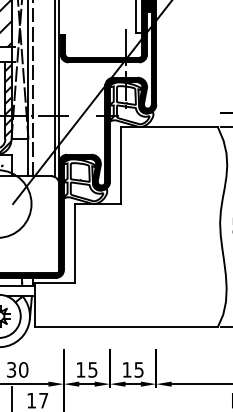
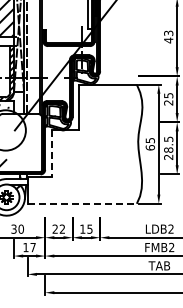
line: (74, 244) -> (51, 154), solid -> dashed
line: (126, 326) -> (82, 203), solid -> dashed
text: (86, 368) -> (58, 228), 15 -> 22

